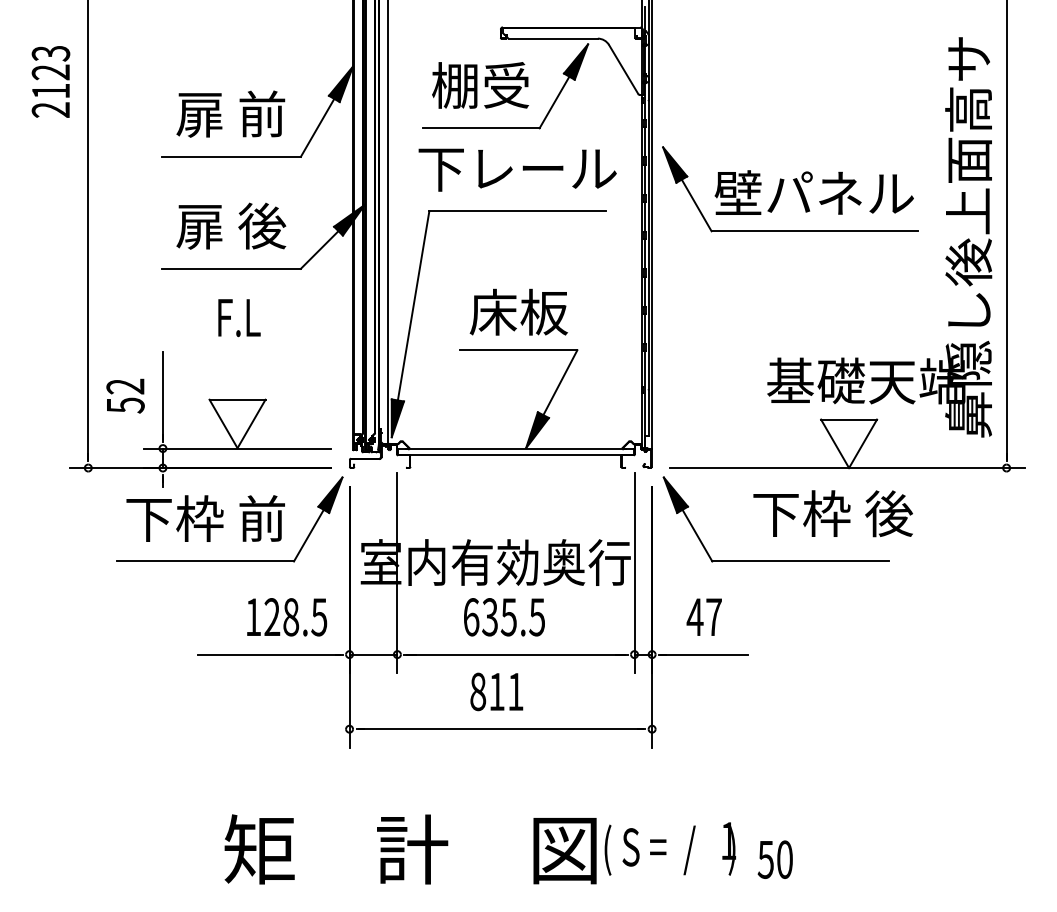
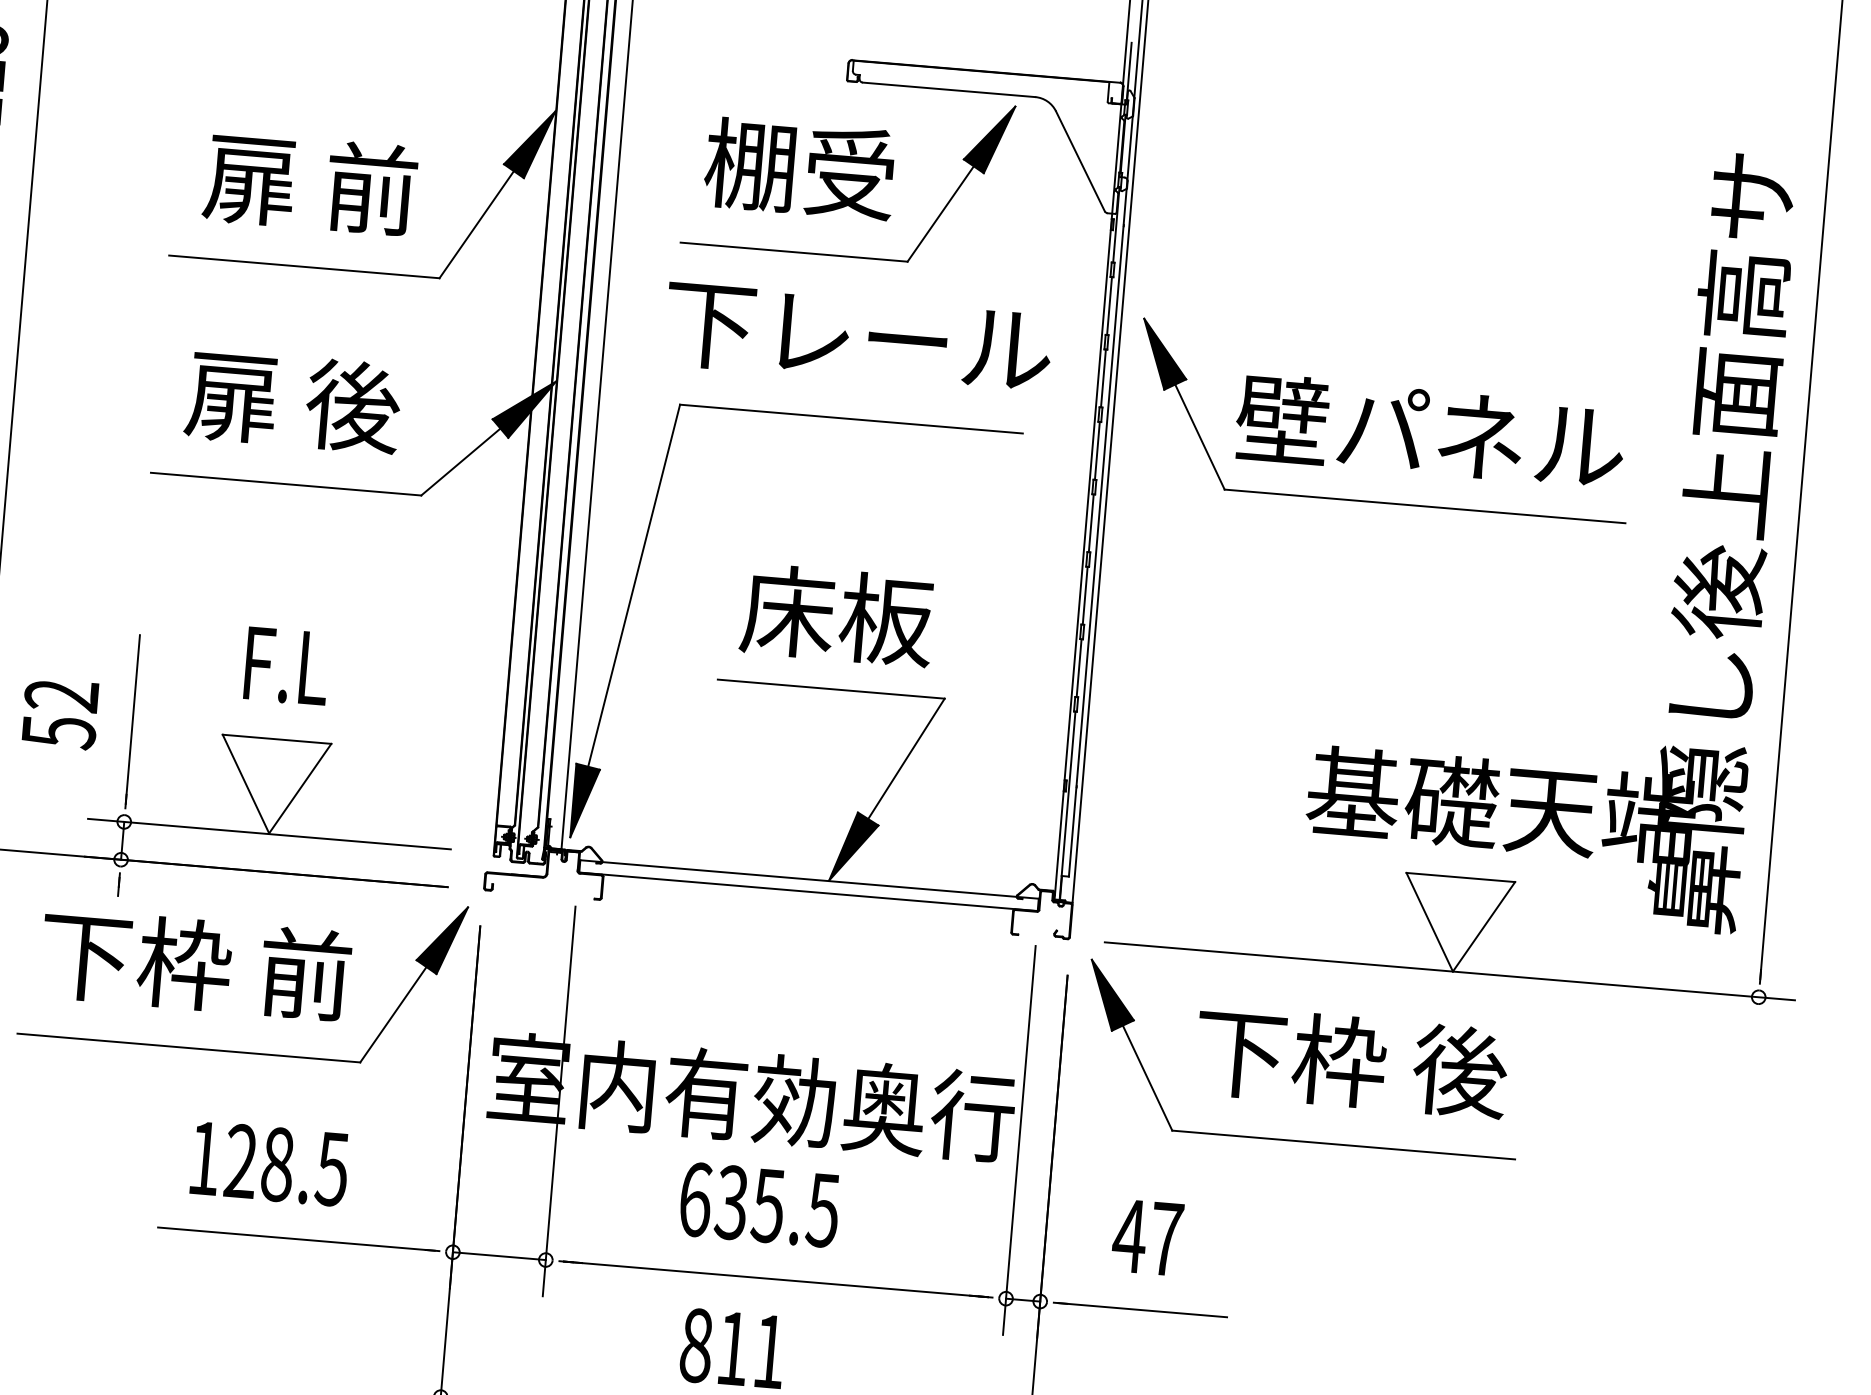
text: (239, 318) -> (286, 667), moved
text: (832, 513) -> (1350, 1061), moved
text: (287, 617) -> (270, 1164), moved

